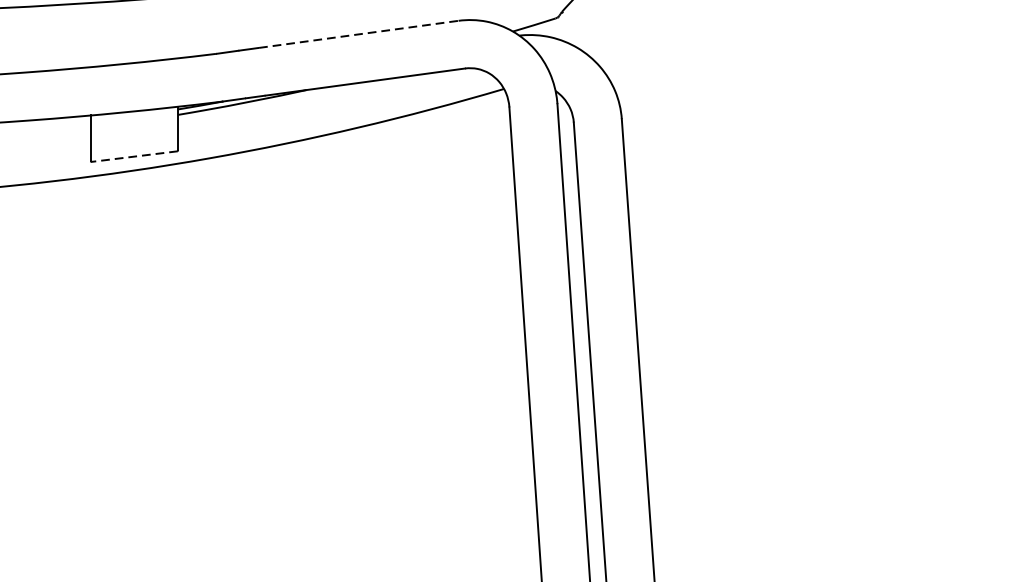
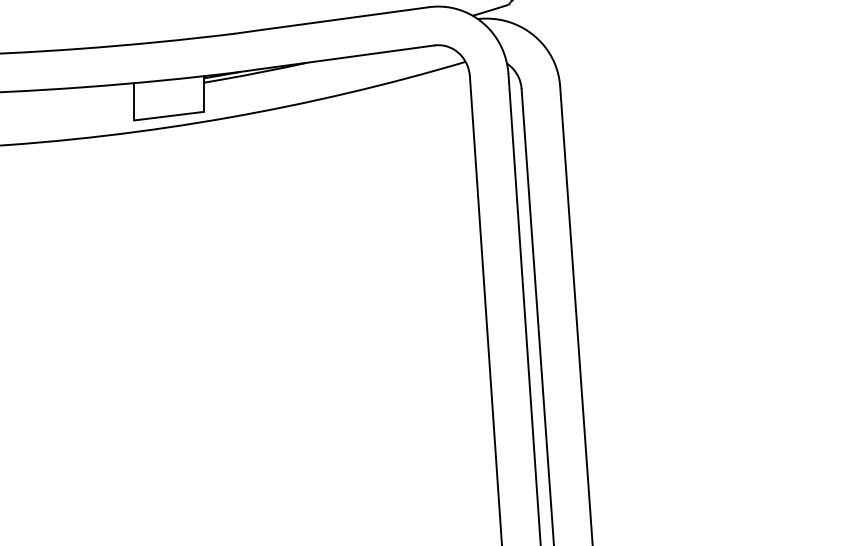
line: (359, 34) -> (349, 18), dashed -> solid
line: (133, 157) -> (168, 116), dashed -> solid

